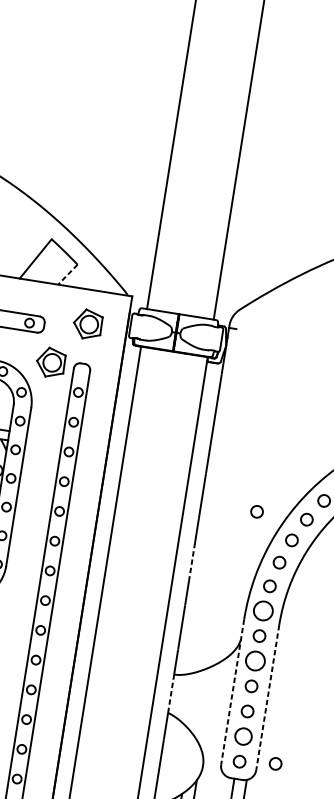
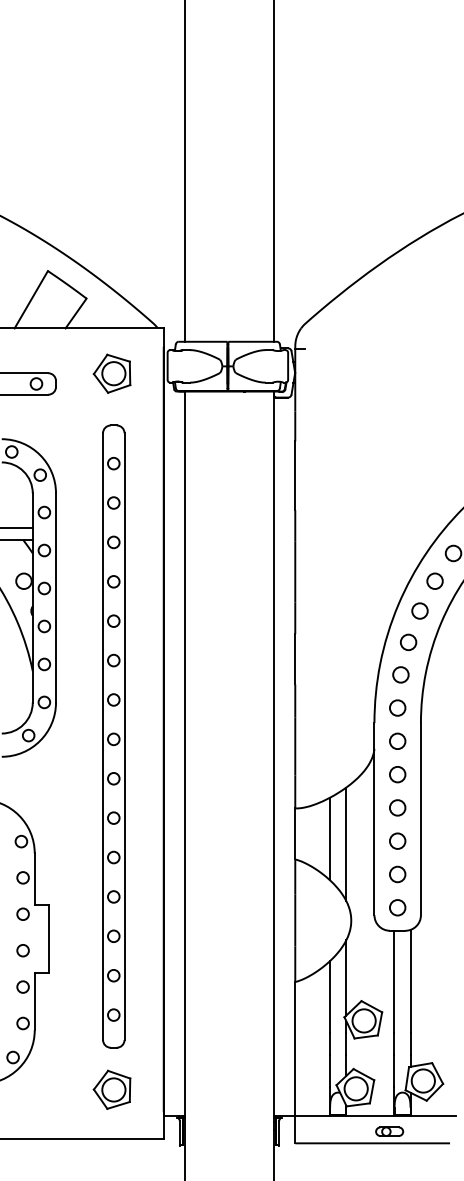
line: (67, 274) -> (75, 313), dashed -> solid
part: (50, 362) -> (71, 430), removed
circle: (256, 511) -> (368, 580), removed
line: (192, 562) -> (295, 659), dashed -> solid
circle: (263, 610) -> (397, 707), size x0.62
circle: (255, 661) -> (397, 774), size x0.62
line: (232, 692) -> (374, 819), dashed -> solid
line: (171, 693) -> (295, 833), dashed -> solid
line: (267, 697) -> (420, 819), dashed -> solid
line: (196, 701) -> (329, 838), added
line: (208, 707) -> (346, 843), added
circle: (243, 736) -> (397, 874), size x0.71
circle: (275, 763) -> (444, 902), removed

